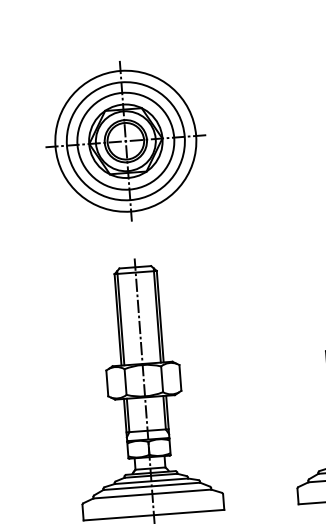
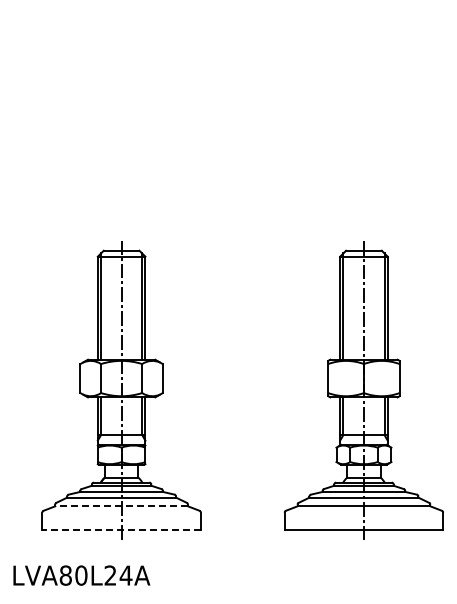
part: (125, 141) -> (121, 108), removed
line: (152, 494) -> (121, 506), solid -> dashed
line: (153, 515) -> (121, 530), solid -> dashed

